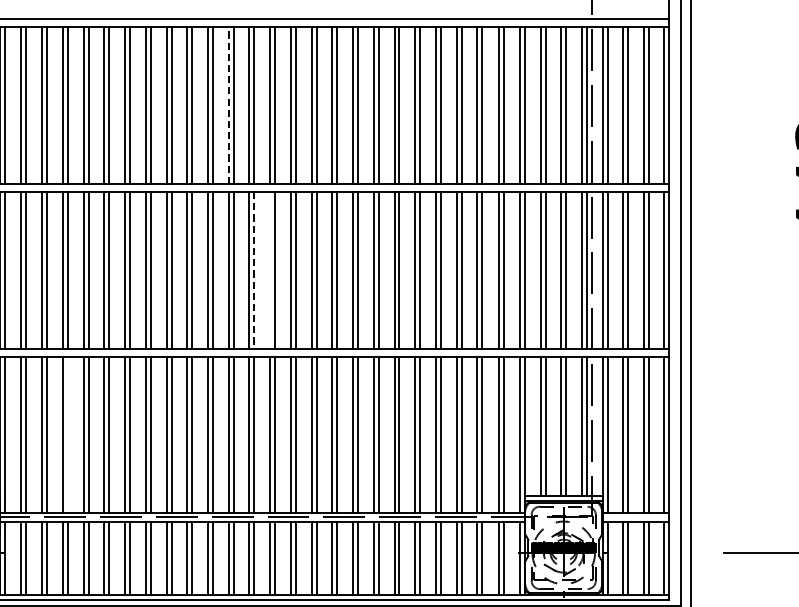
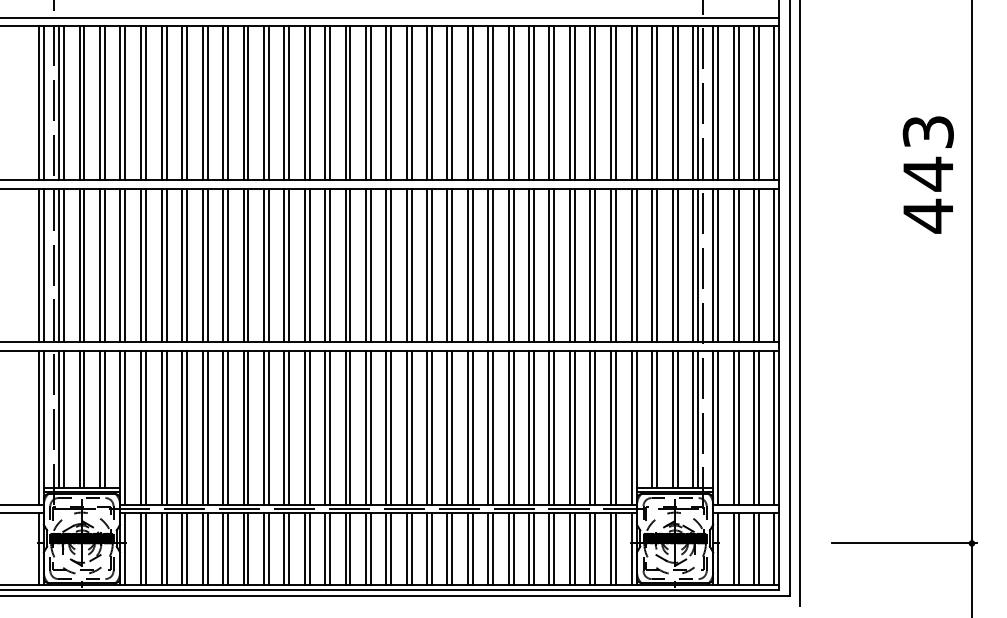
line: (228, 105) -> (345, 103), dashed -> solid
line: (254, 270) -> (370, 265), dashed -> solid
line: (270, 270) -> (386, 265), added
line: (68, 435) -> (187, 427), added

